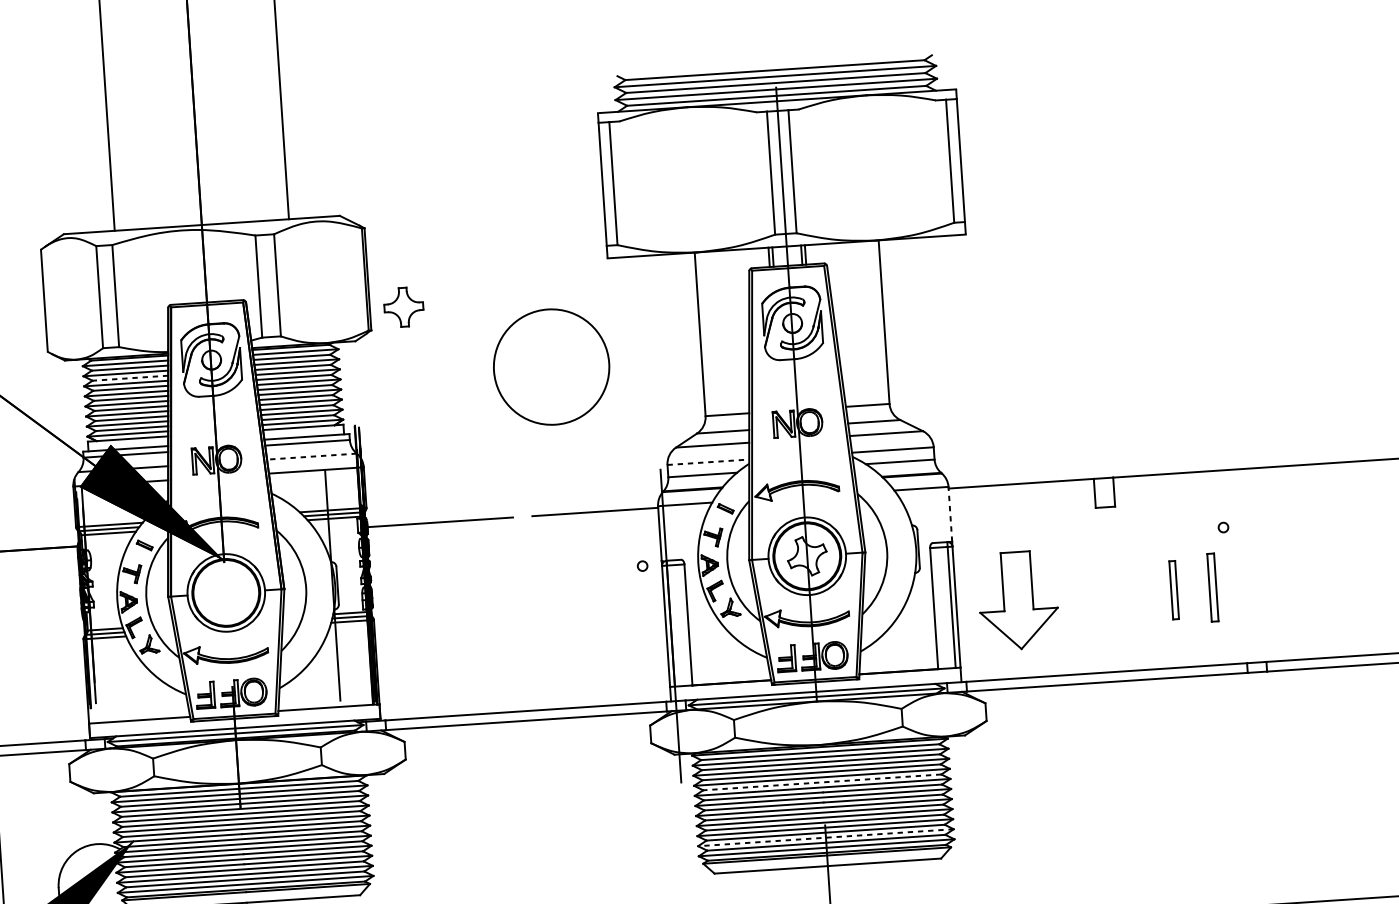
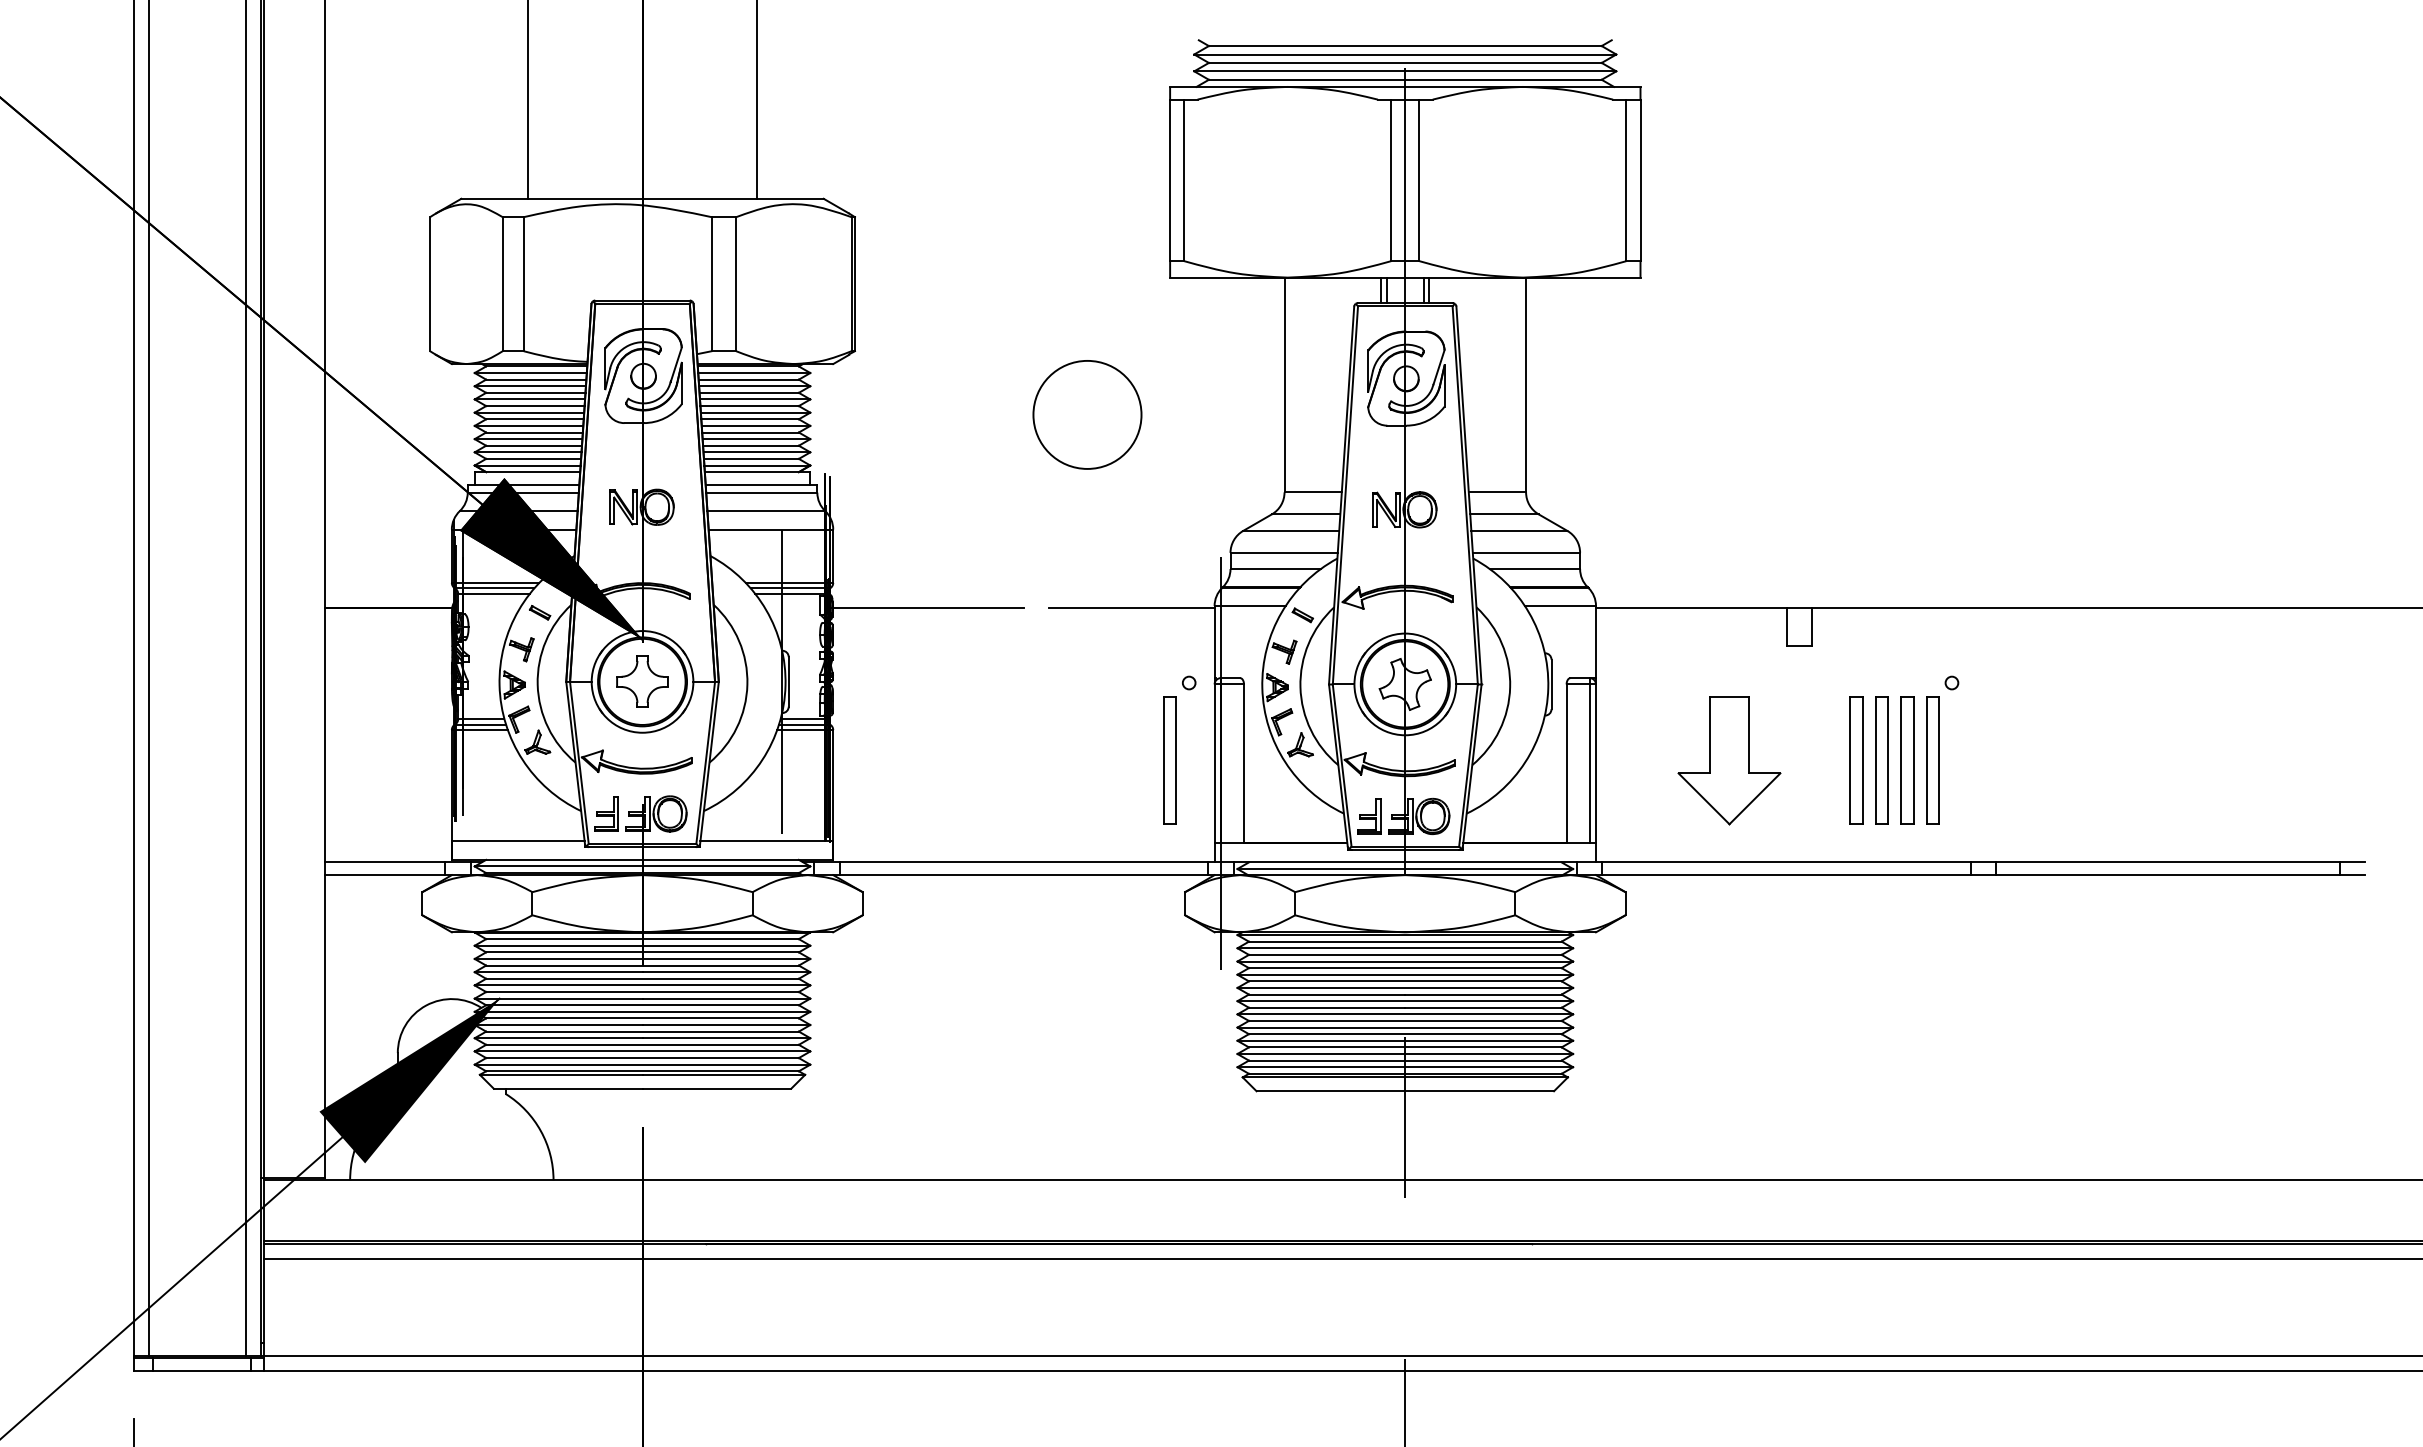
part: (403, 307) -> (642, 681), moved
circle: (551, 366) -> (1087, 414), size x0.71
line: (130, 377) -> (535, 392), dashed -> solid
line: (312, 456) -> (766, 511), dashed -> solid
line: (708, 461) -> (1284, 552), dashed -> solid
line: (950, 513) -> (1596, 641), dashed -> solid
part: (1212, 587) -> (1932, 760), size x1.43
part: (1193, 588) -> (1907, 760), added
part: (1173, 590) -> (1881, 760), size x1.67
part: (1154, 591) -> (1856, 760), added
part: (1018, 600) -> (1729, 760), moved
part: (631, 626) -> (1169, 760), added
line: (821, 782) -> (1404, 981), dashed -> solid
line: (826, 838) -> (1405, 1054), dashed -> solid

